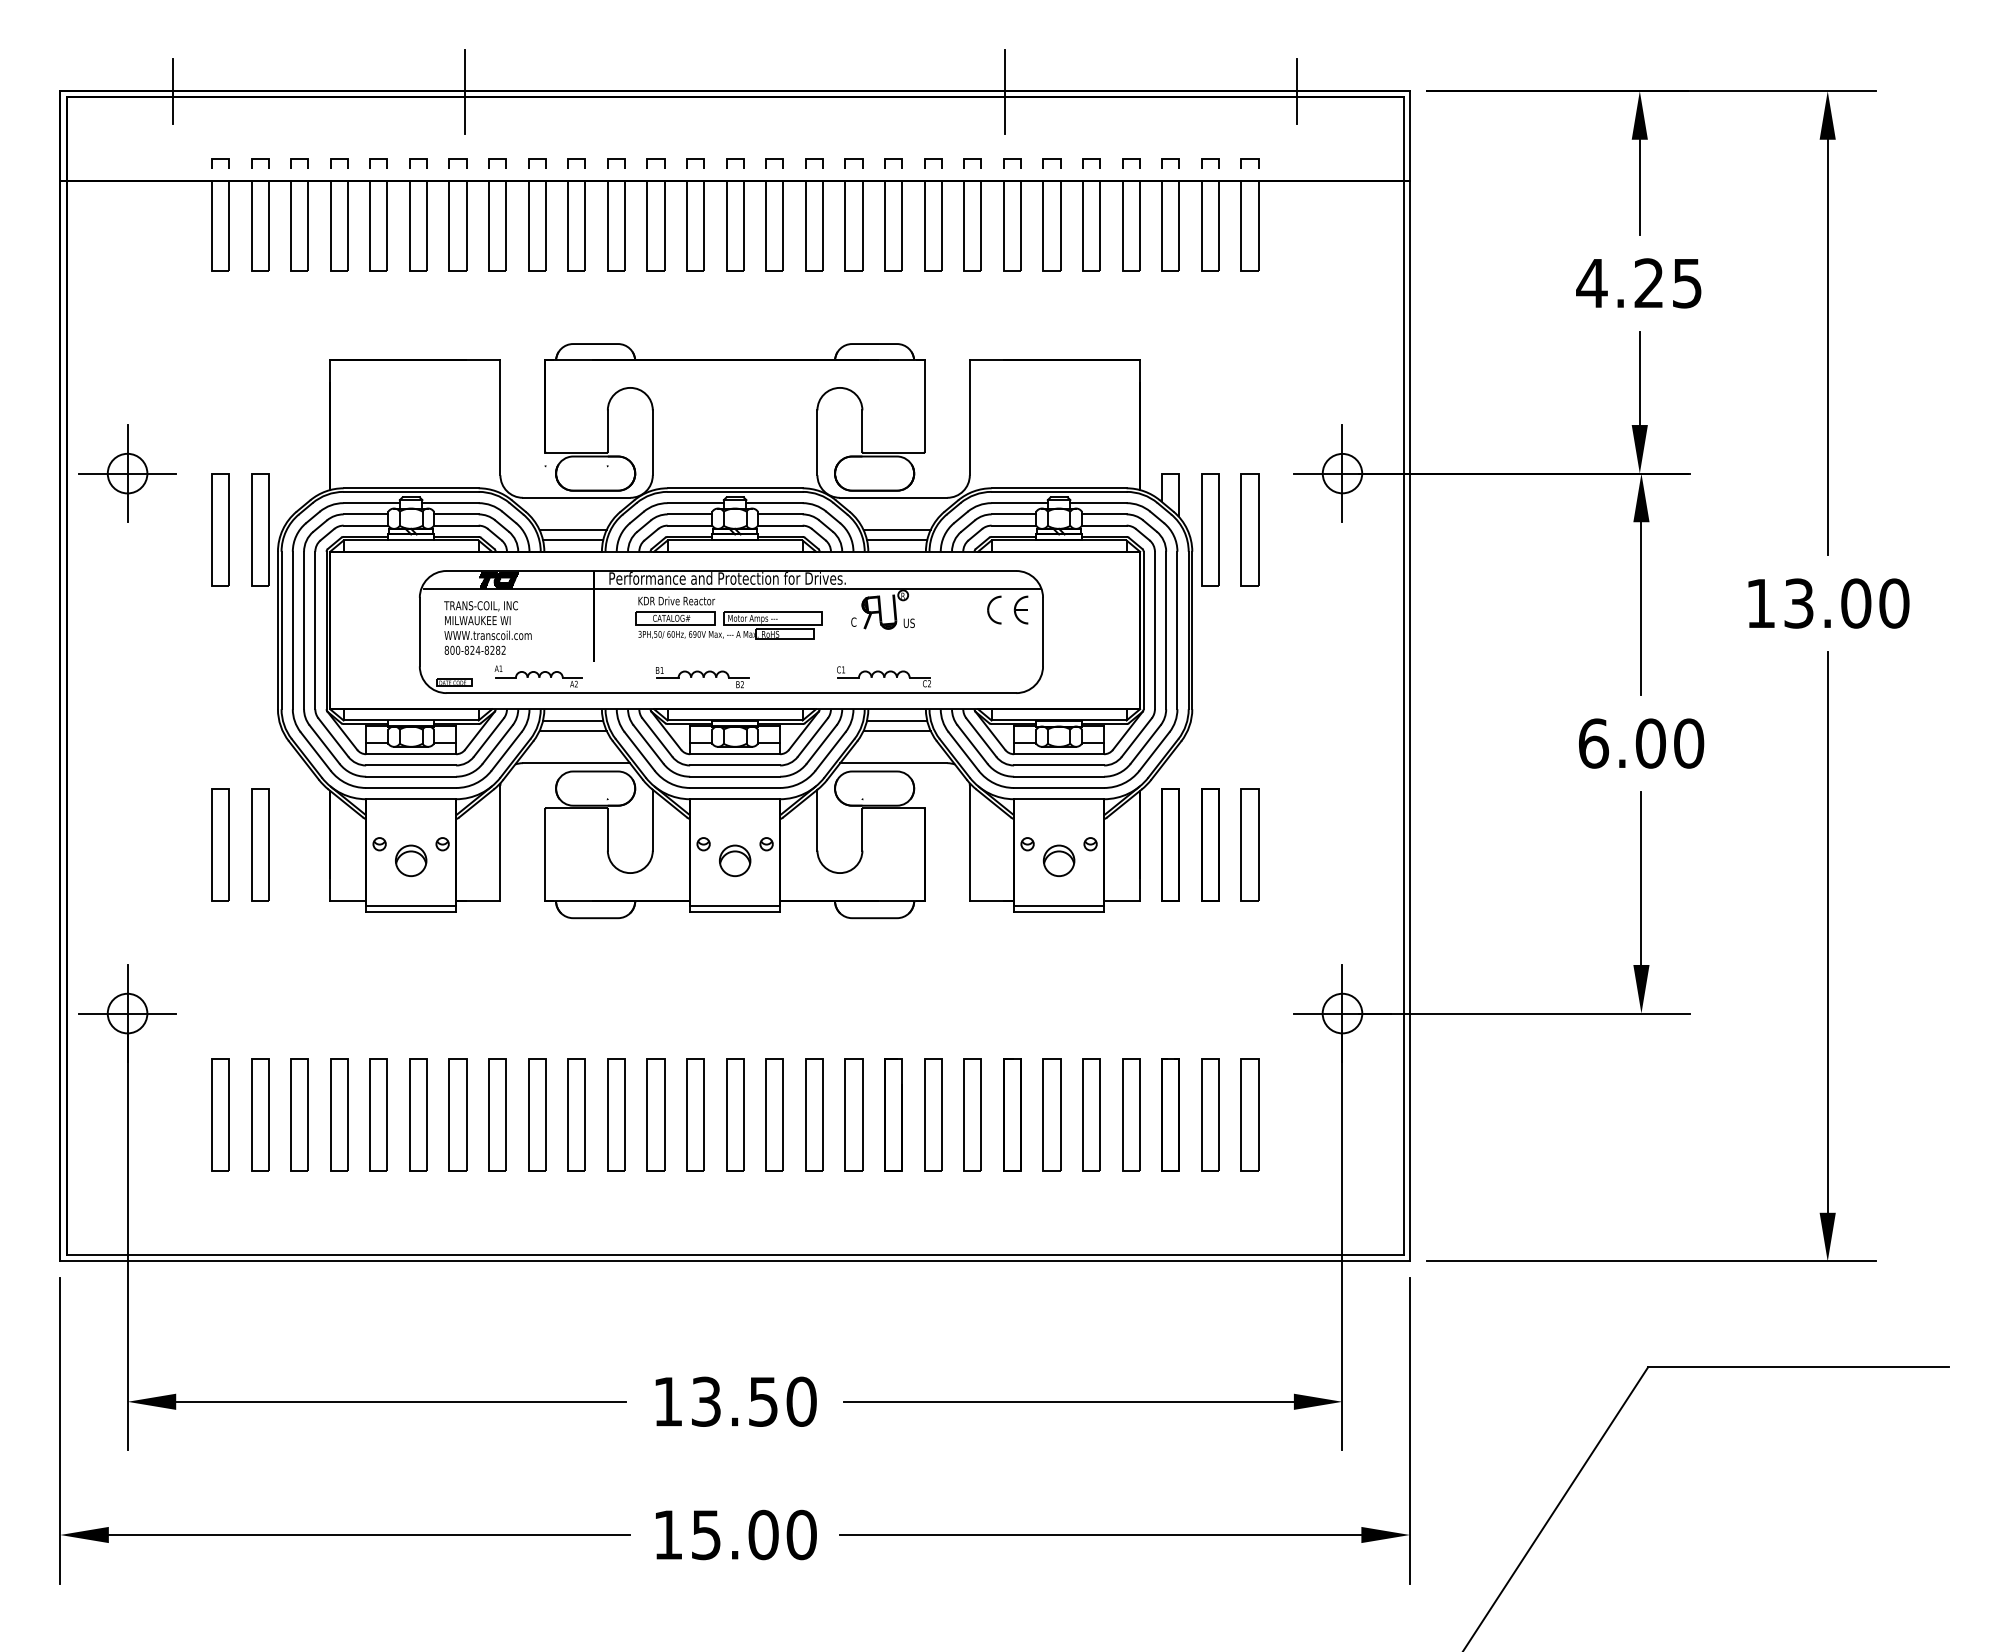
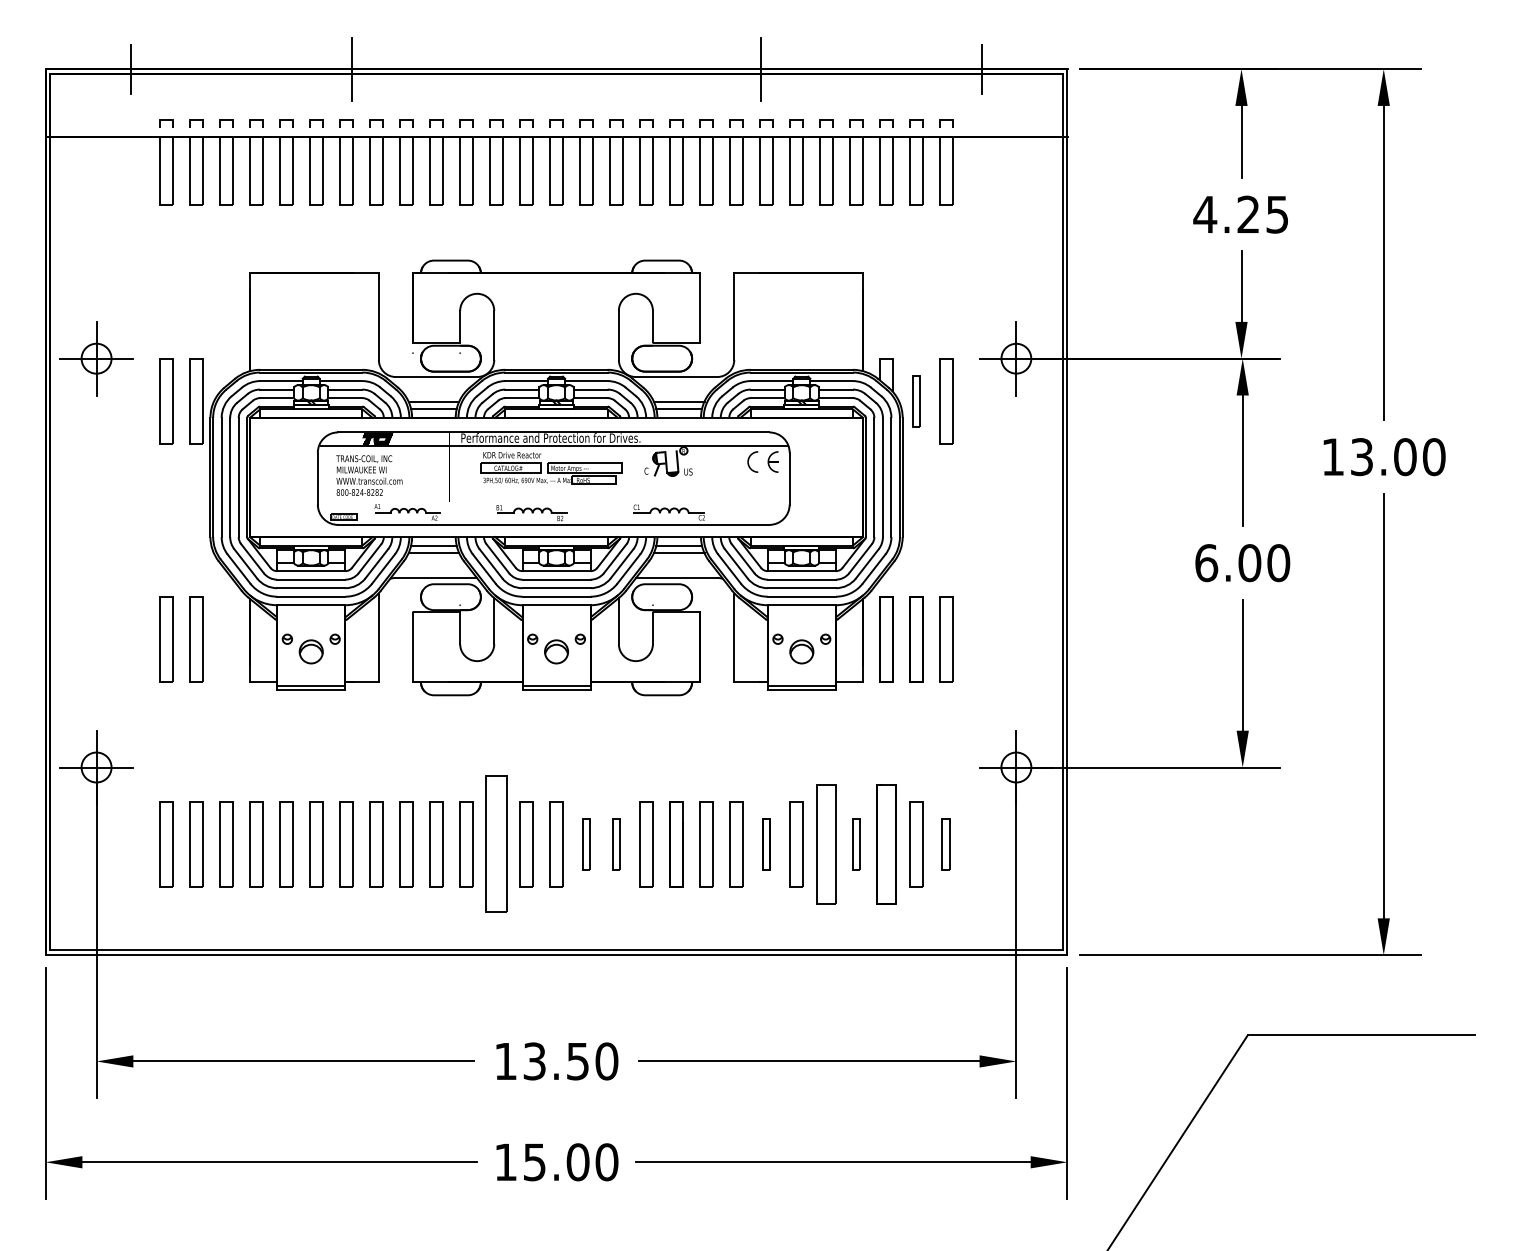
part: (1210, 529) -> (916, 401), size x0.6
part: (655, 1114) -> (496, 843), size x1.6
part: (774, 1114) -> (586, 843), size x0.6
part: (814, 1114) -> (616, 843), size x0.6
part: (1012, 1114) -> (766, 843), size x0.6
part: (1091, 1114) -> (826, 843), size x1.4
part: (1131, 1114) -> (856, 843), size x0.6
part: (1170, 1114) -> (886, 843), size x1.4
part: (1249, 1114) -> (945, 843), size x0.6

